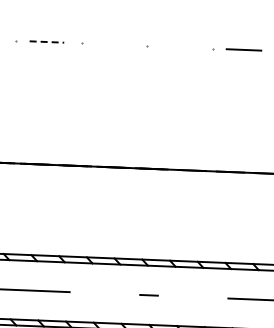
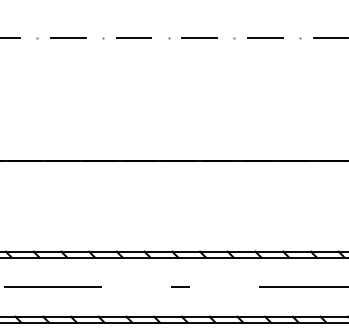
line: (47, 42) -> (68, 38), dashed -> solid
line: (112, 45) -> (133, 38), added
line: (178, 47) -> (199, 38), added

